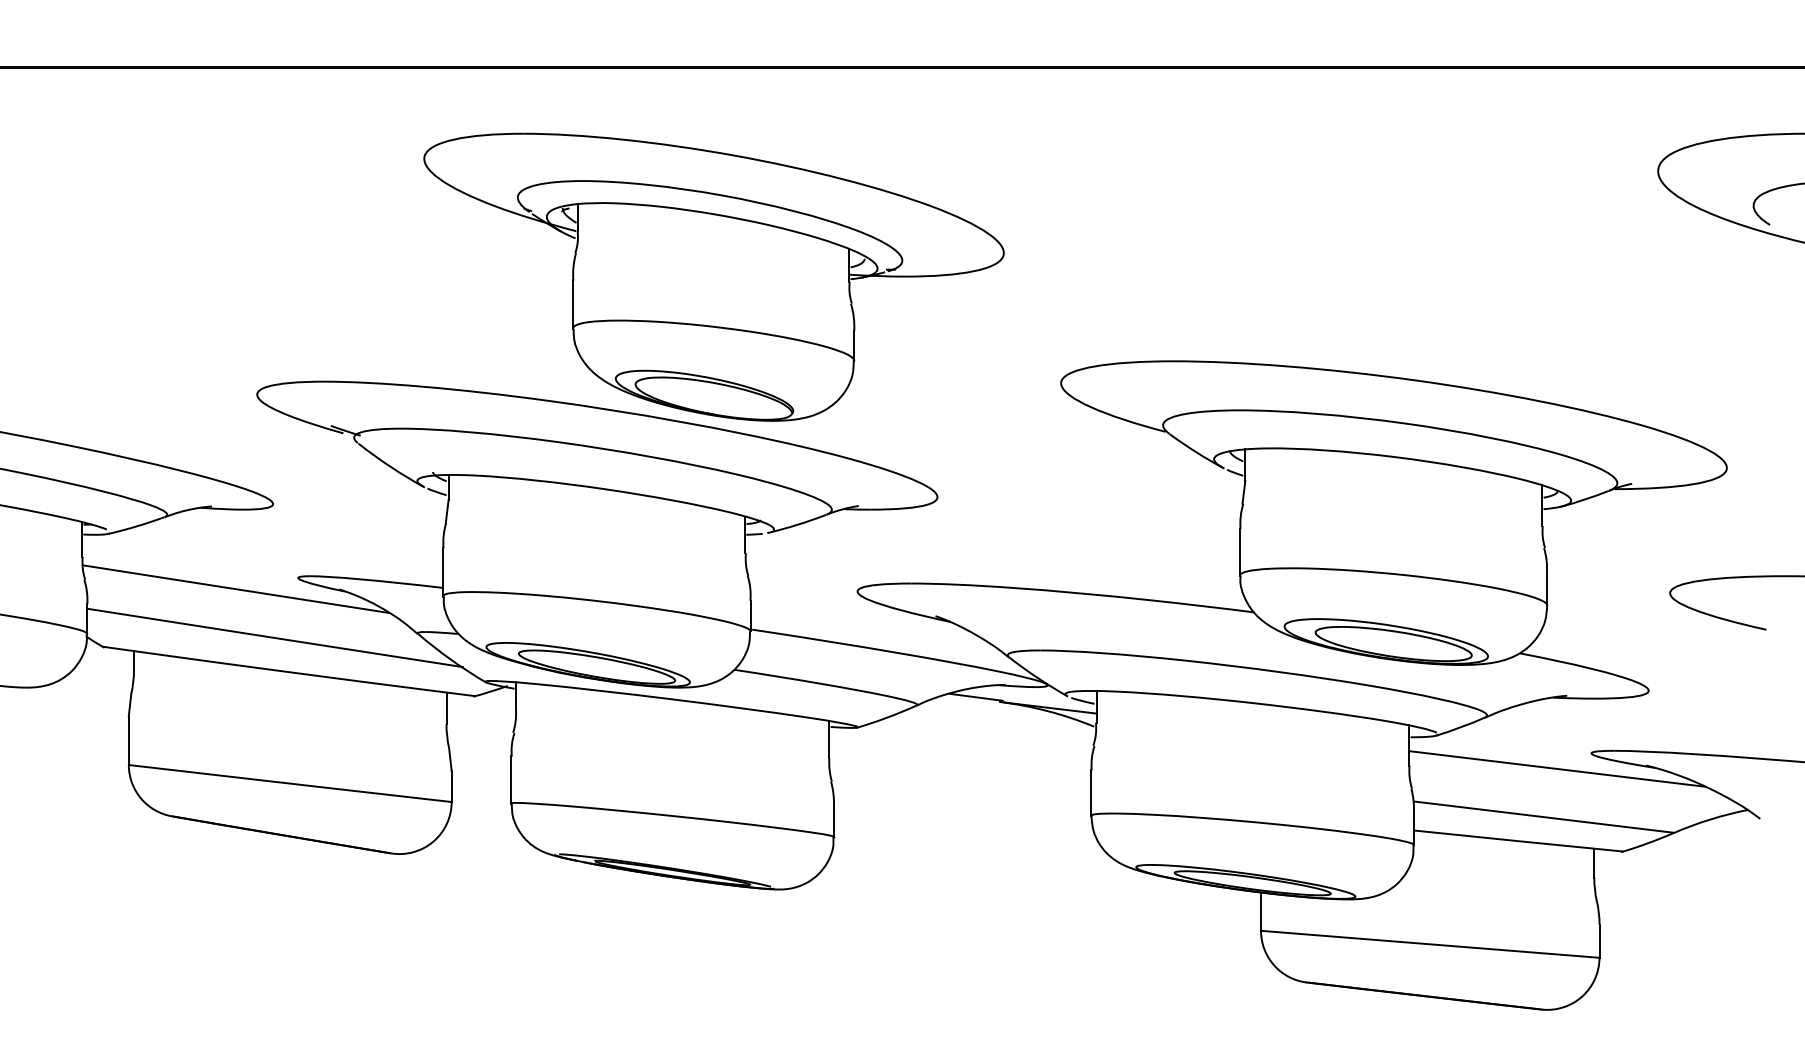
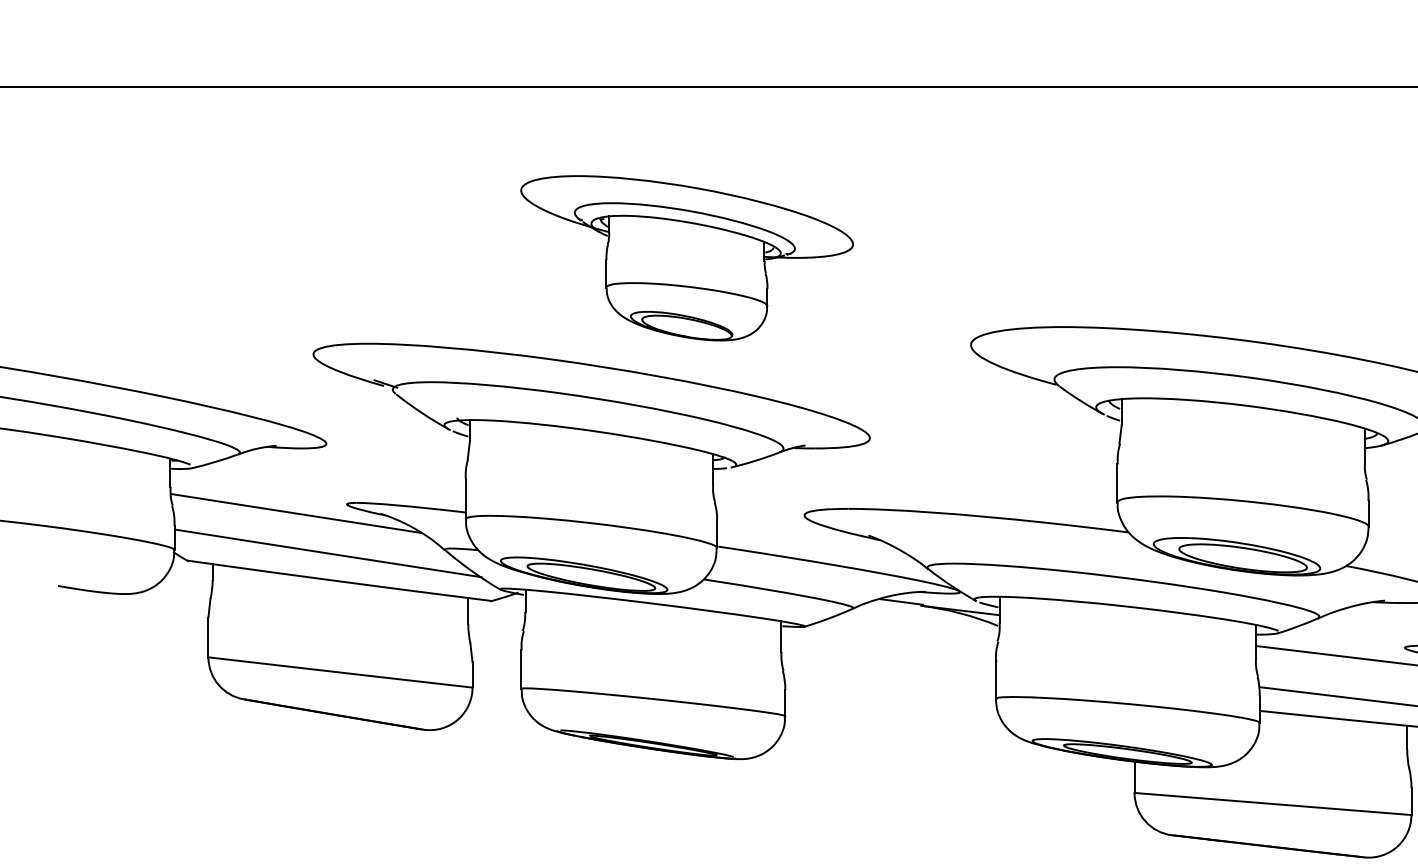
part: (713, 276) -> (686, 257), size x0.7

